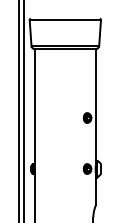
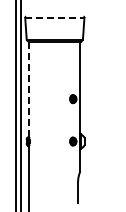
line: (66, 20) -> (55, 18), solid -> dashed
line: (34, 107) -> (29, 90), solid -> dashed

